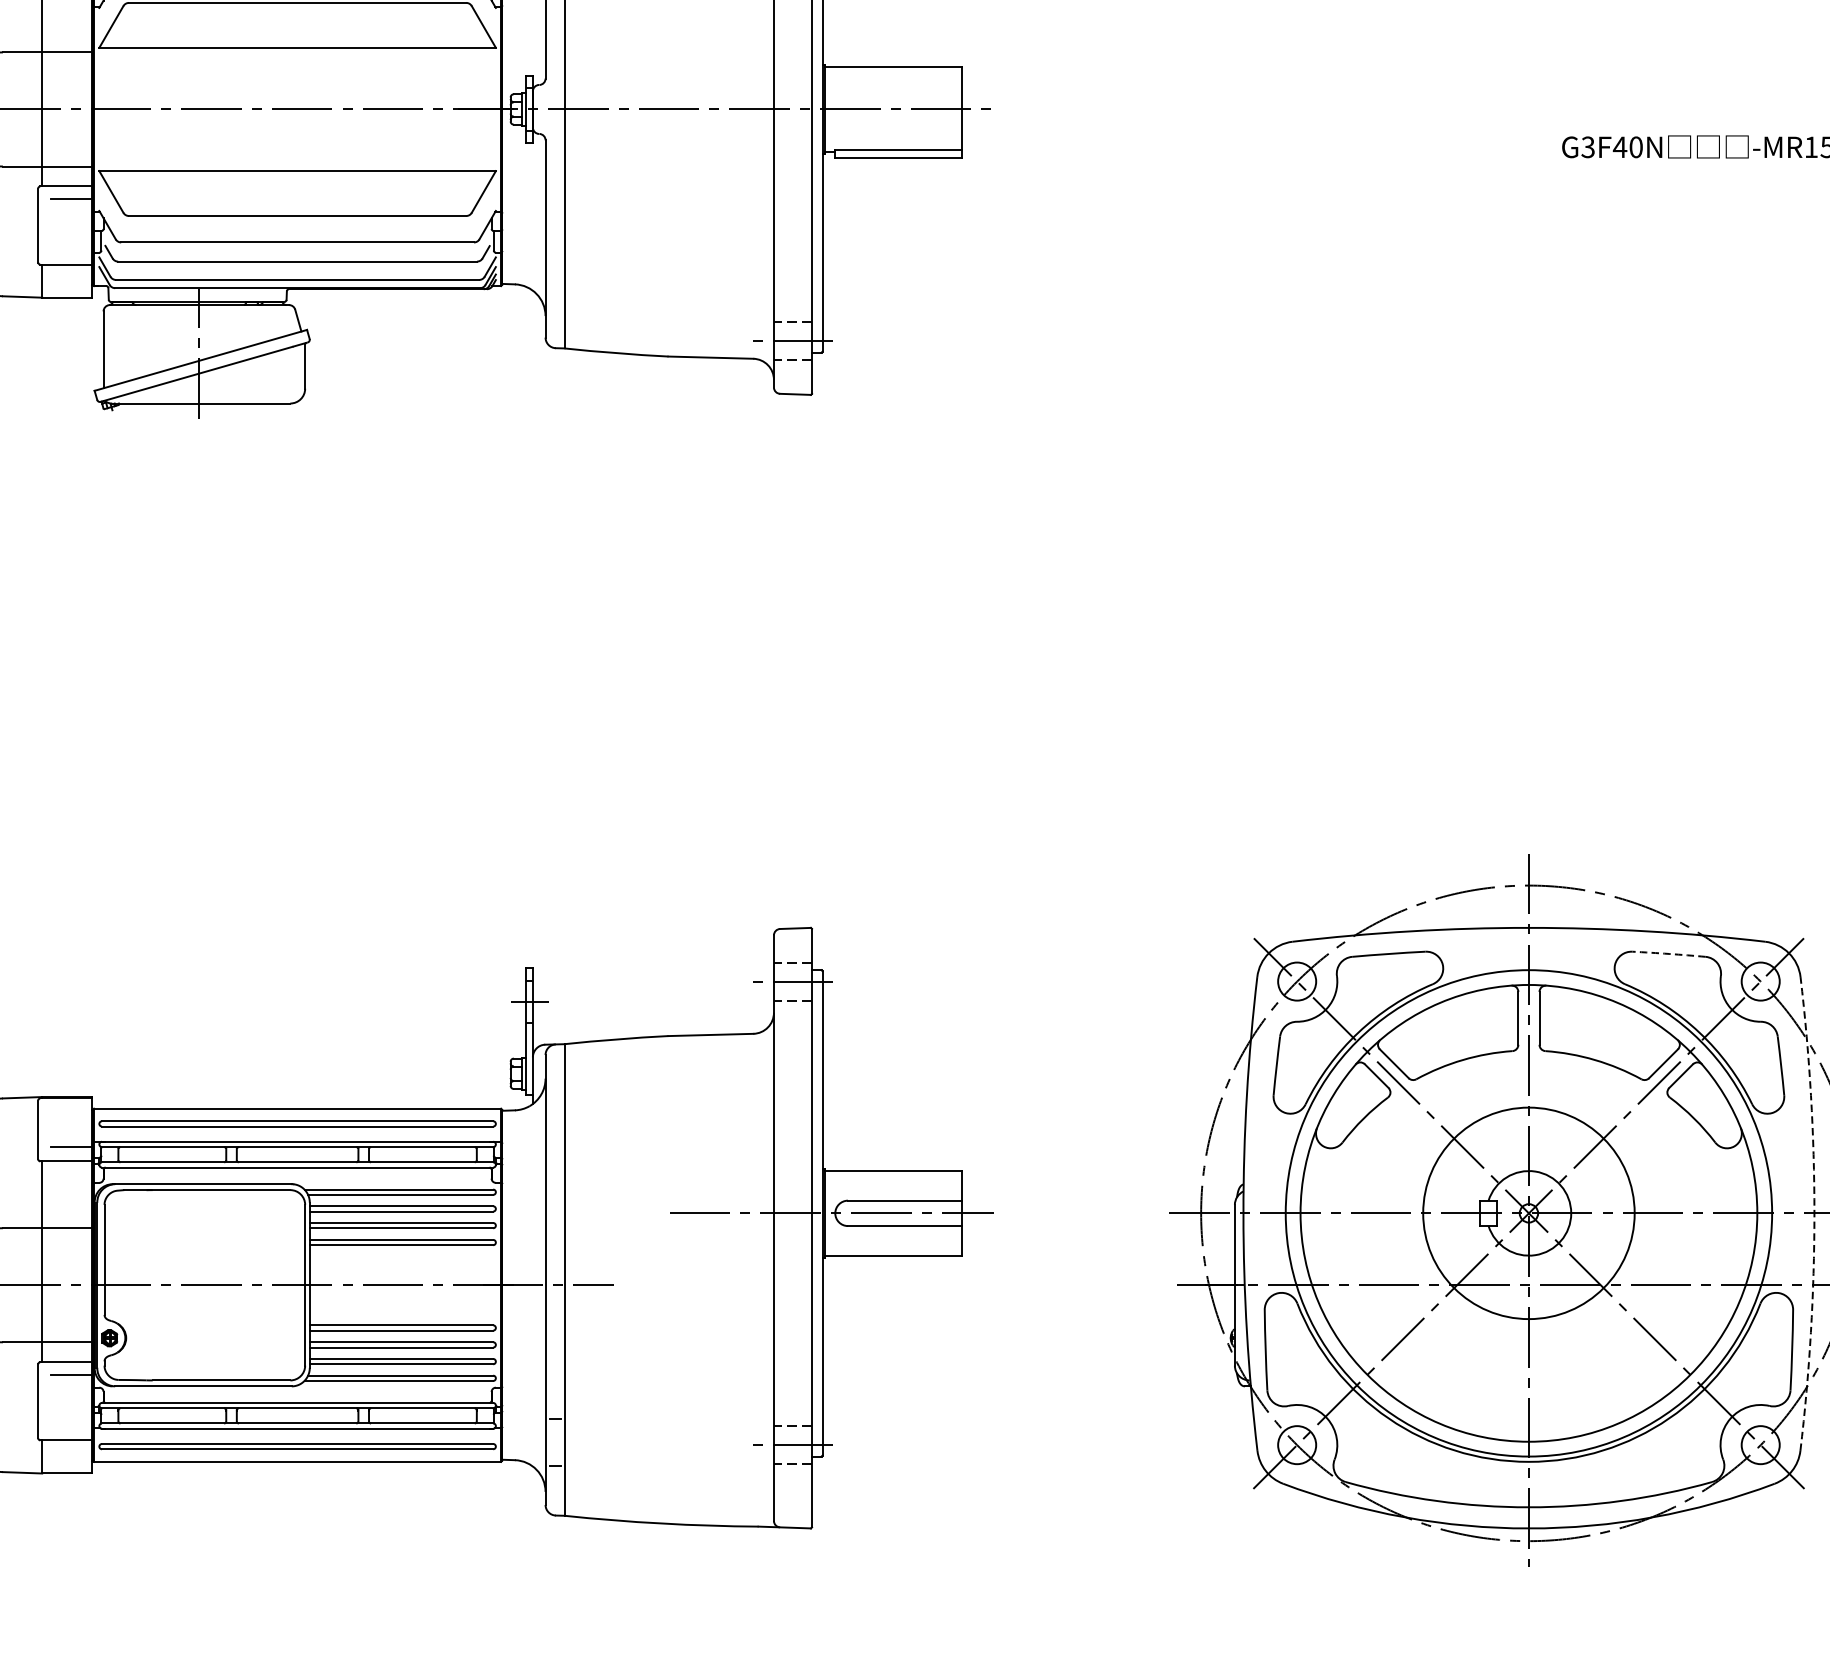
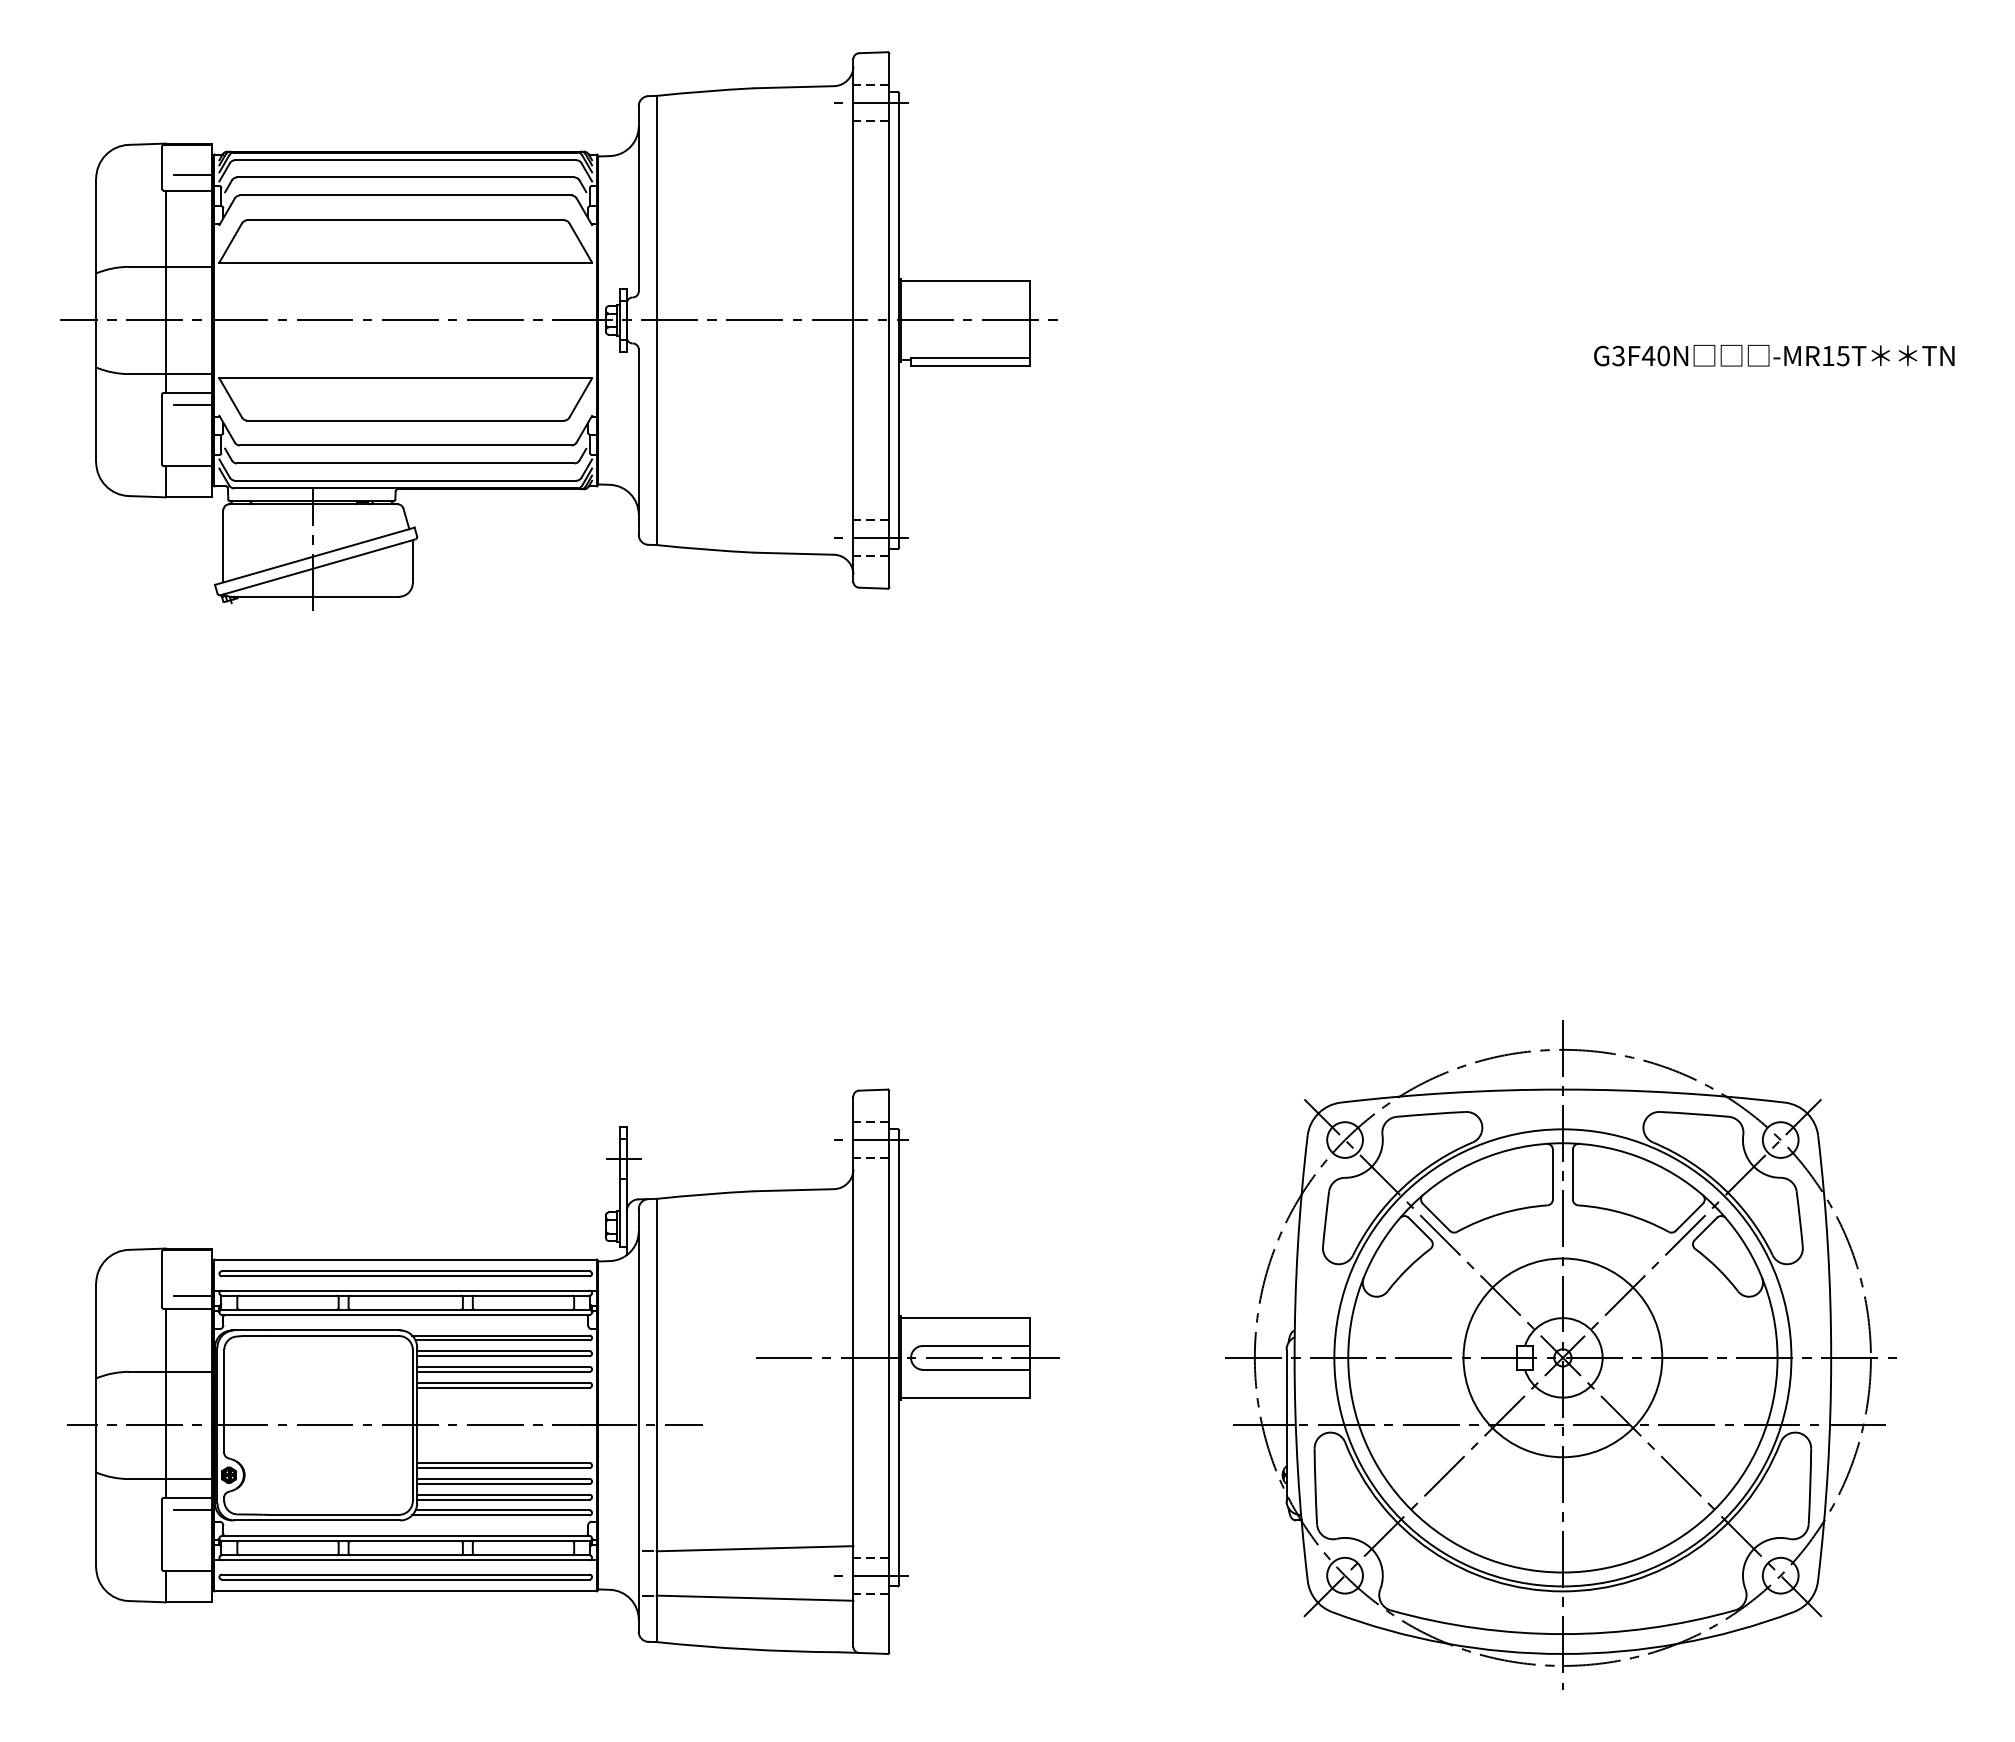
arc: (1668, 954) -> (1694, 1114), dashed -> solid
arc: (1814, 1214) -> (1831, 1358), dashed -> solid
line: (668, 1416) -> (754, 1548), added
line: (668, 1468) -> (754, 1597), added

